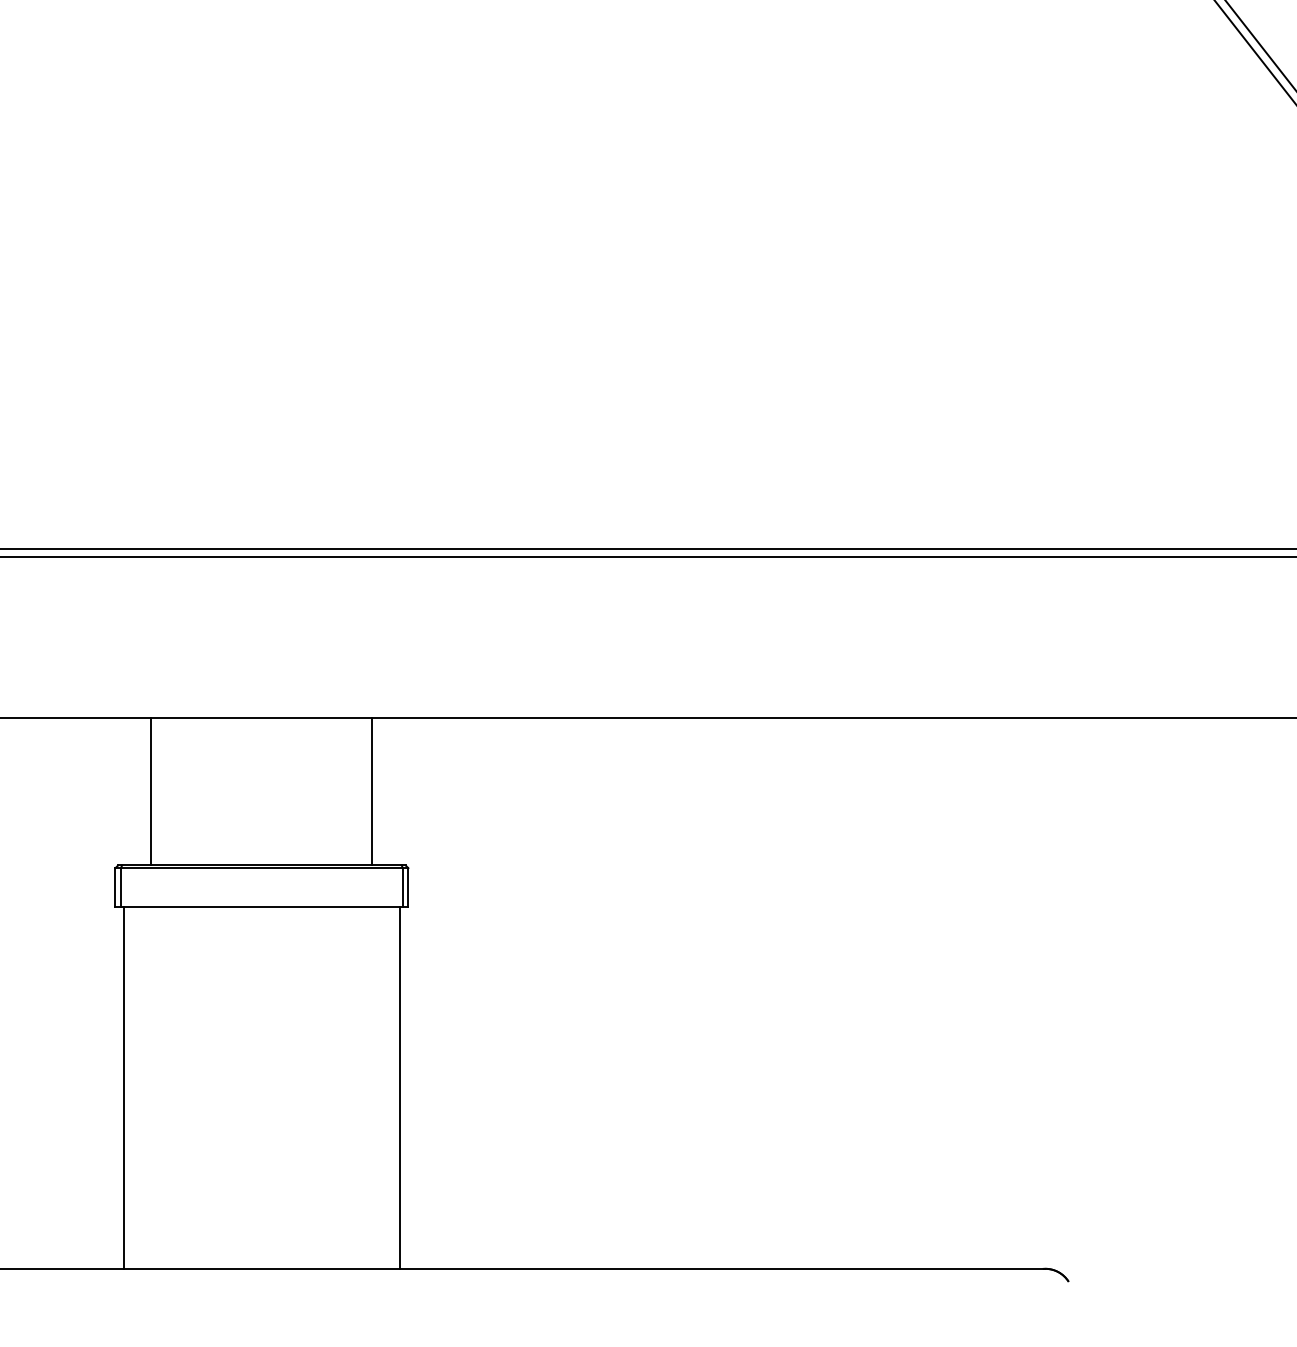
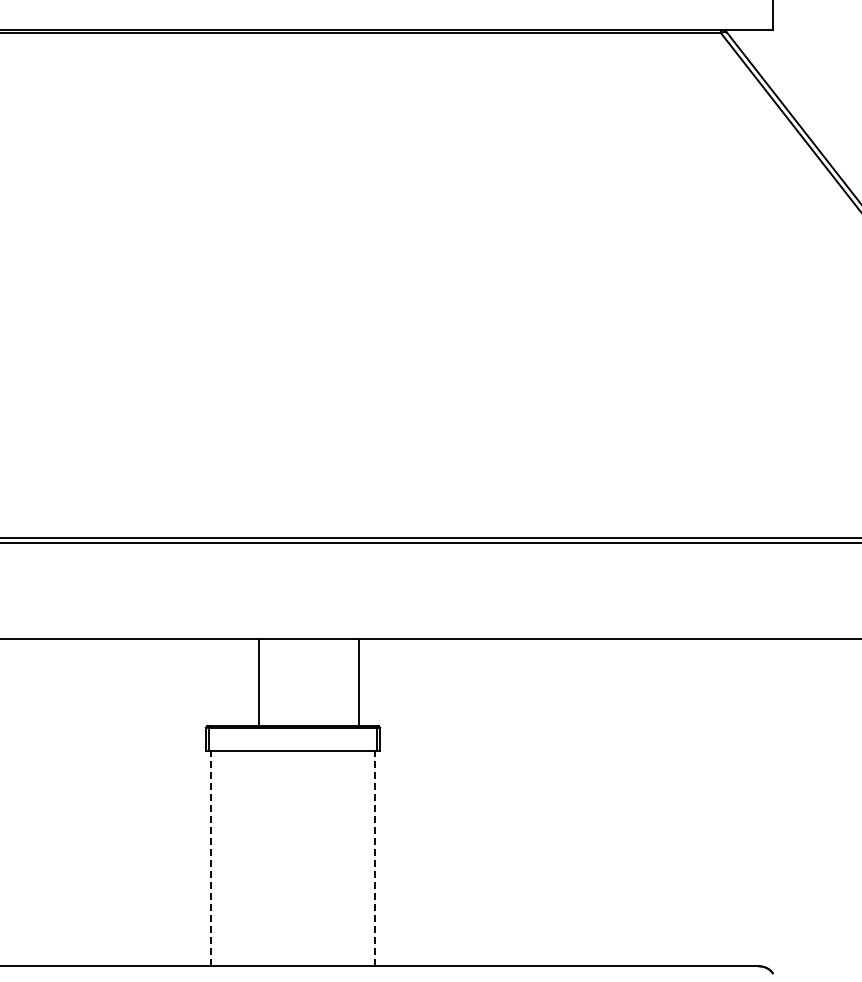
line: (151, 792) -> (259, 682), moved
line: (123, 1087) -> (210, 858), solid -> dashed
line: (400, 1087) -> (375, 858), solid -> dashed

